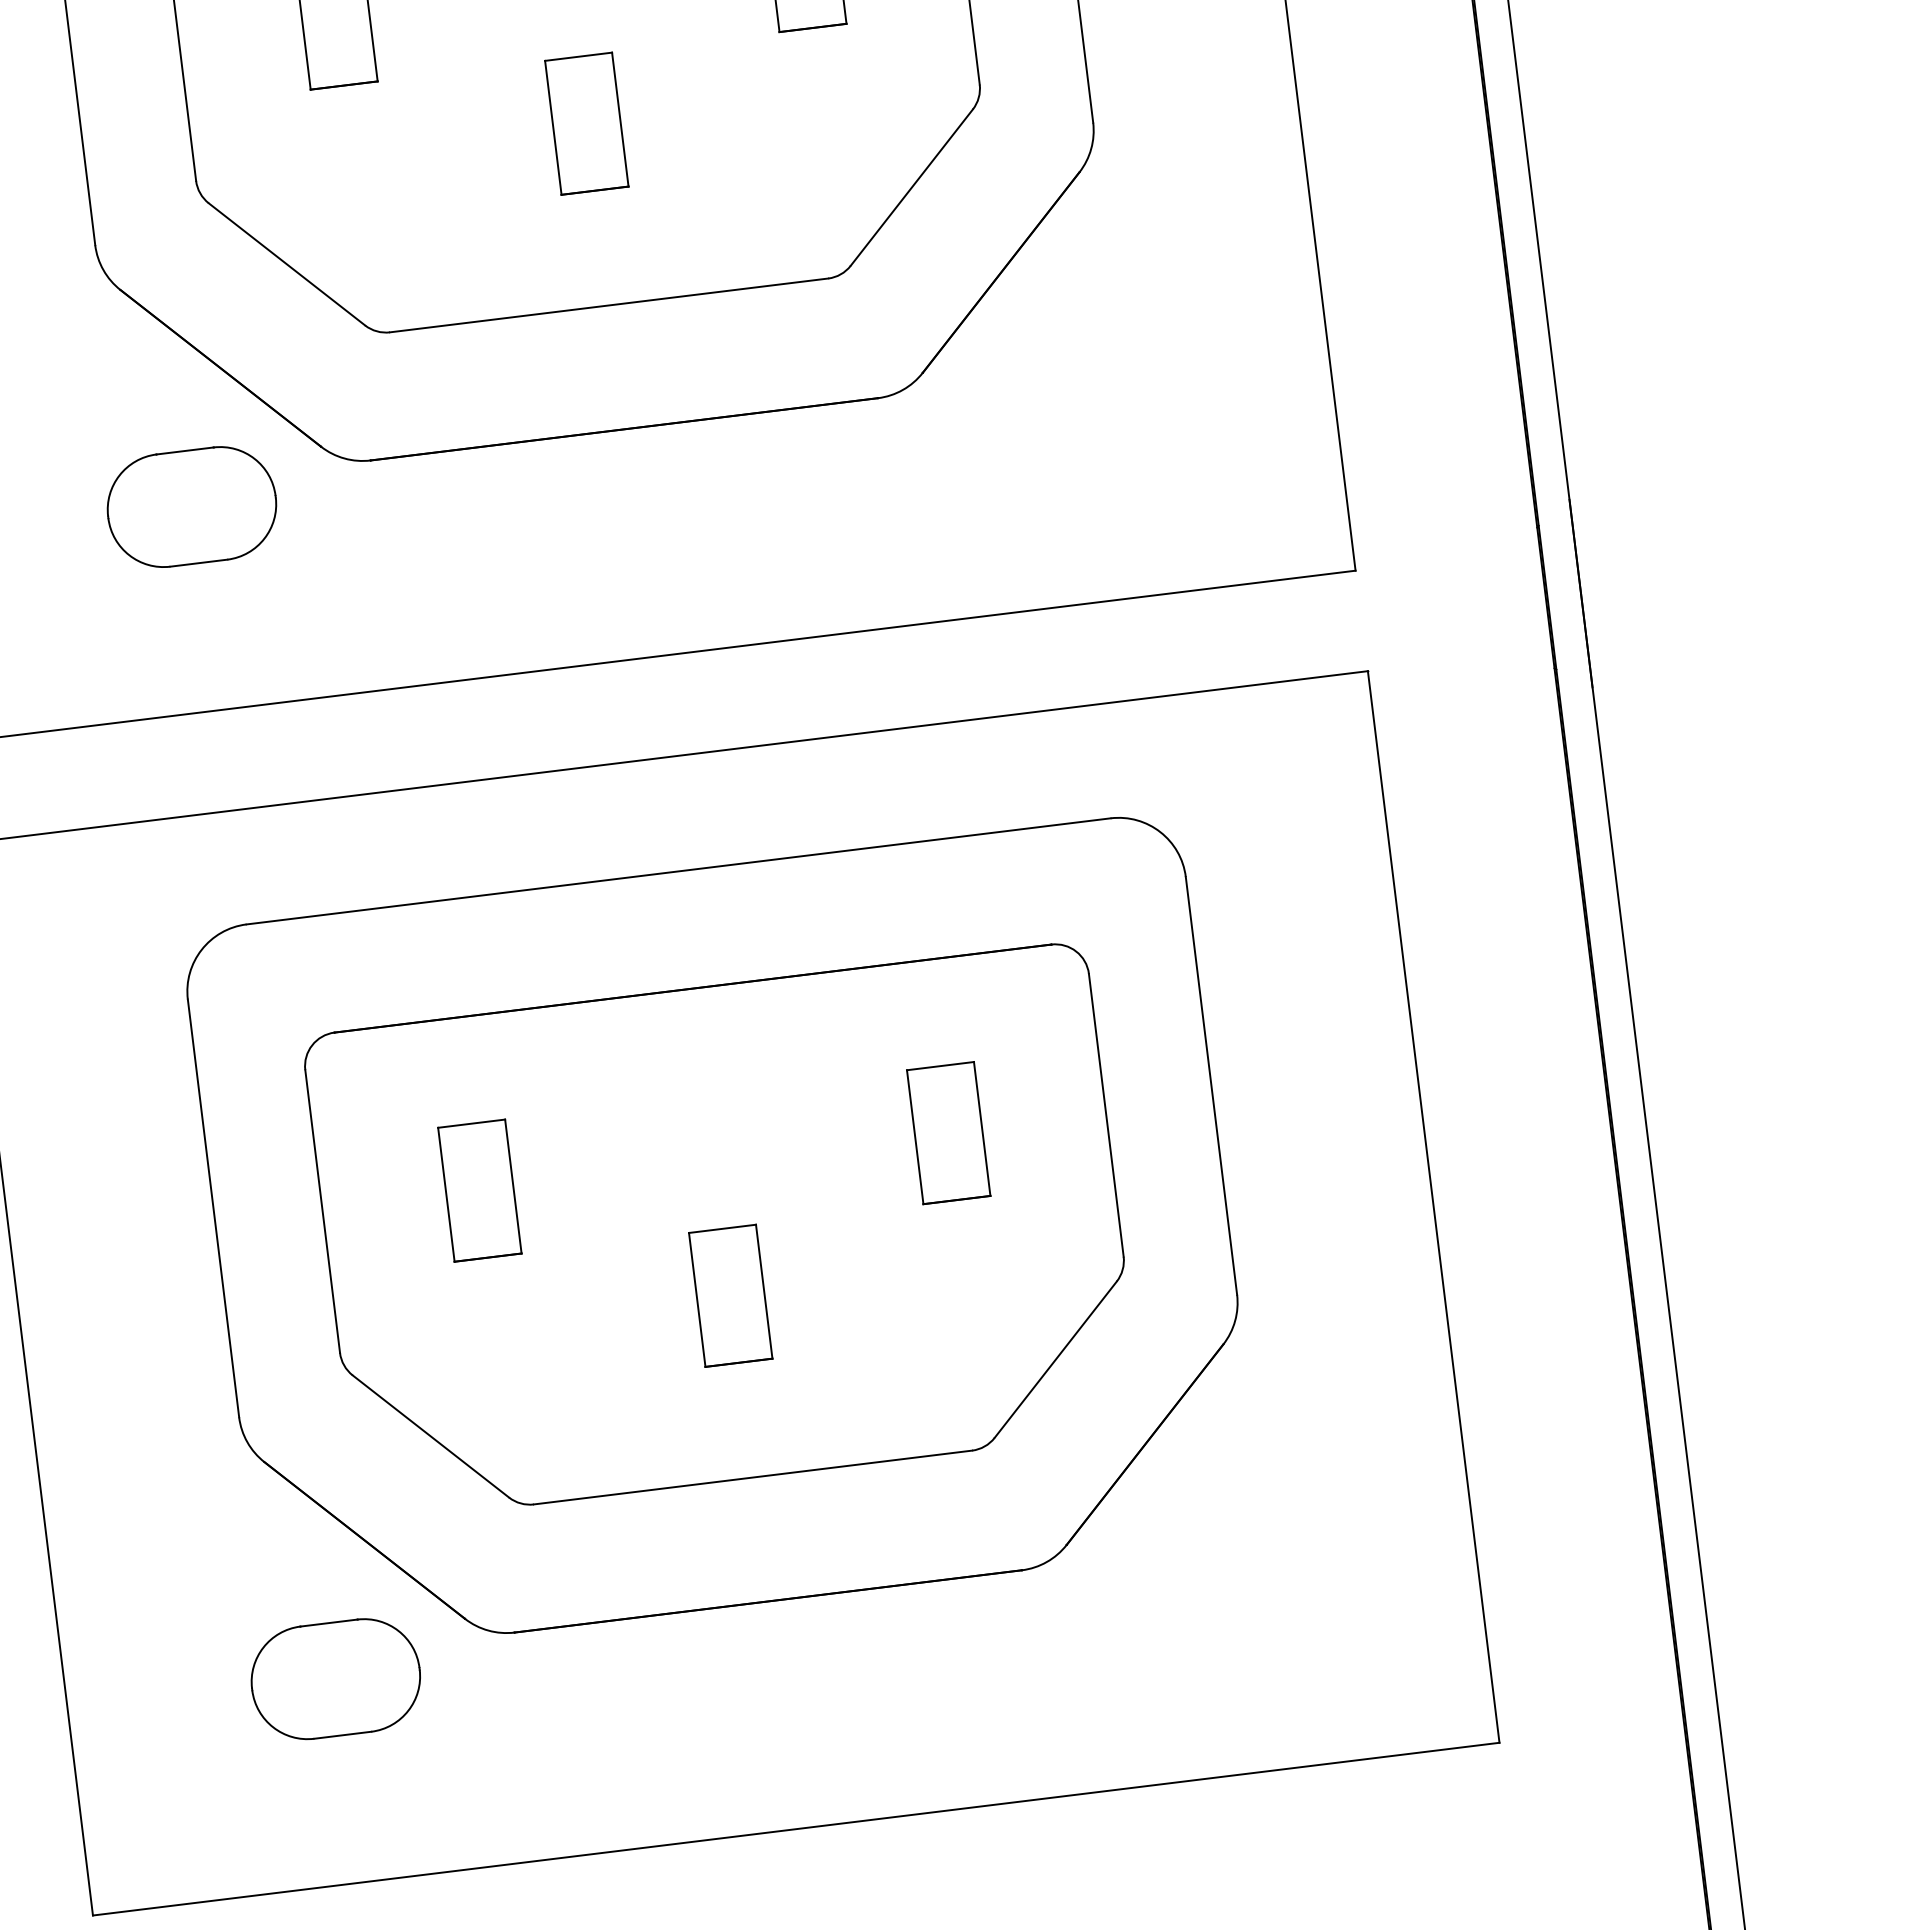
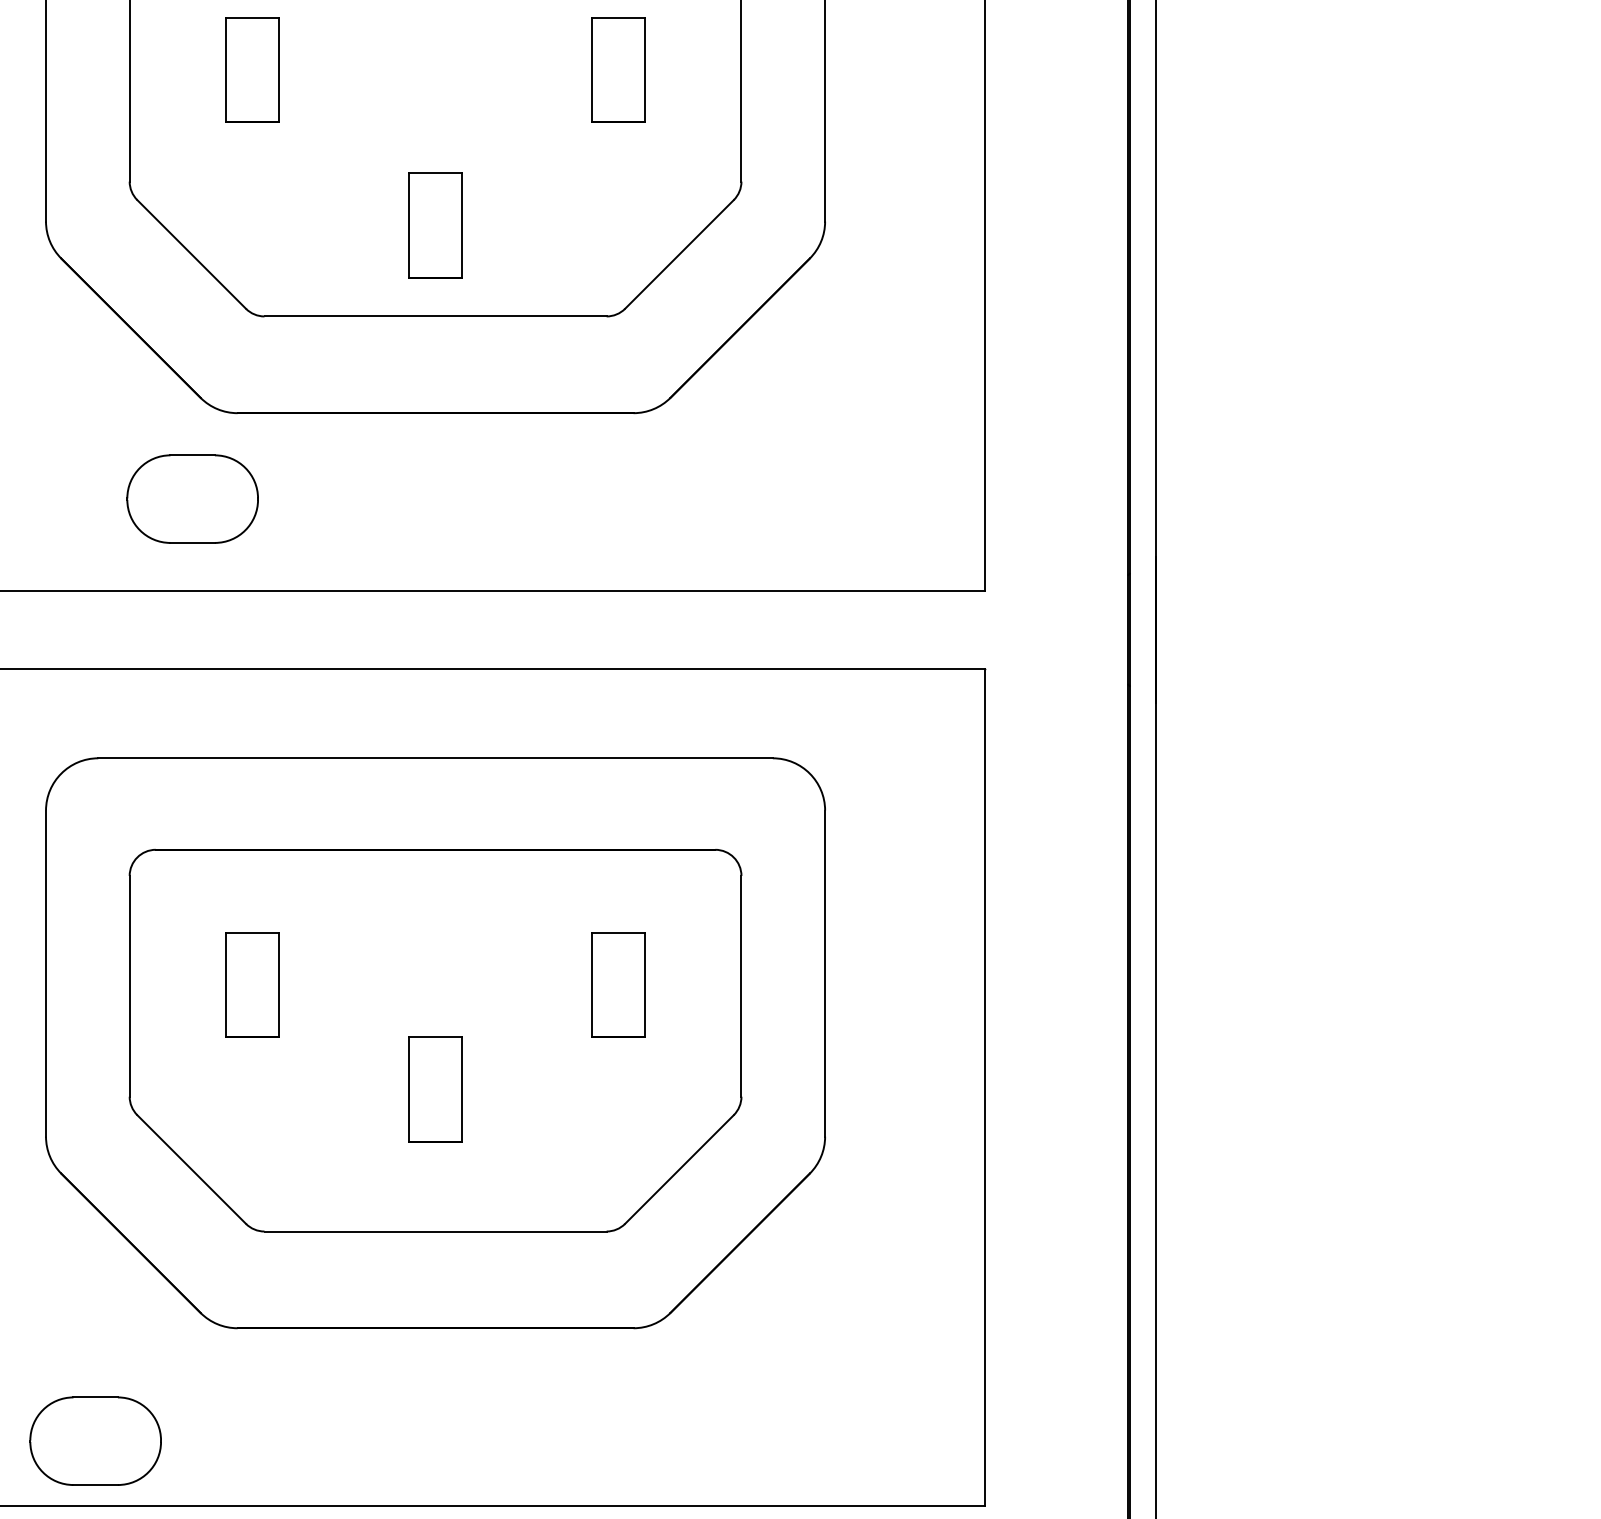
part: (586, 123) -> (435, 225), moved
part: (191, 506) -> (192, 498), moved
part: (335, 1678) -> (95, 1440), moved

